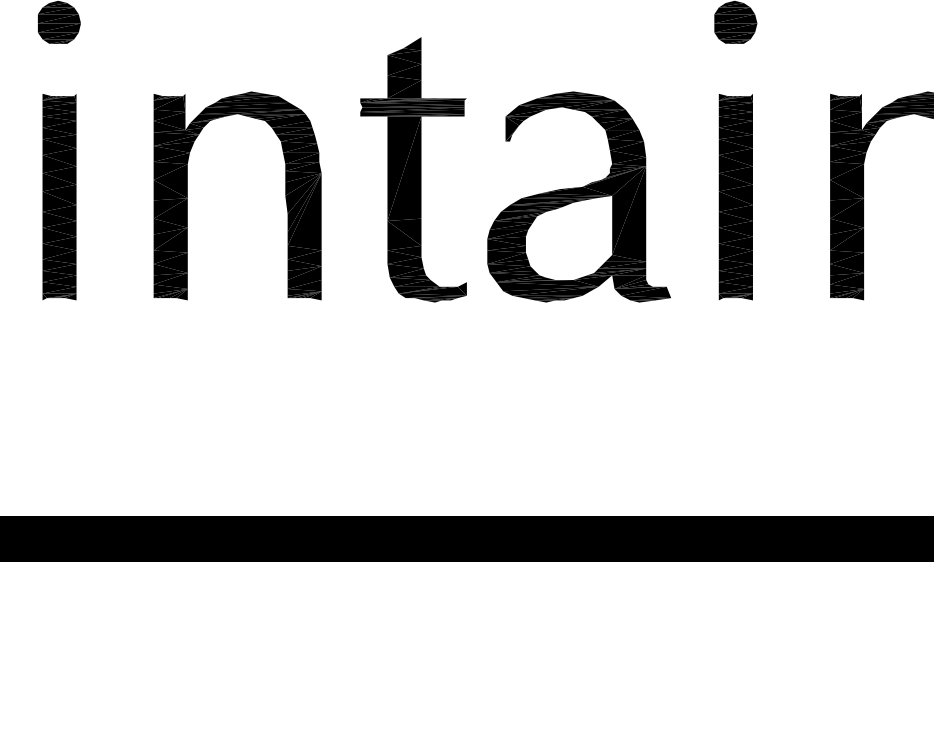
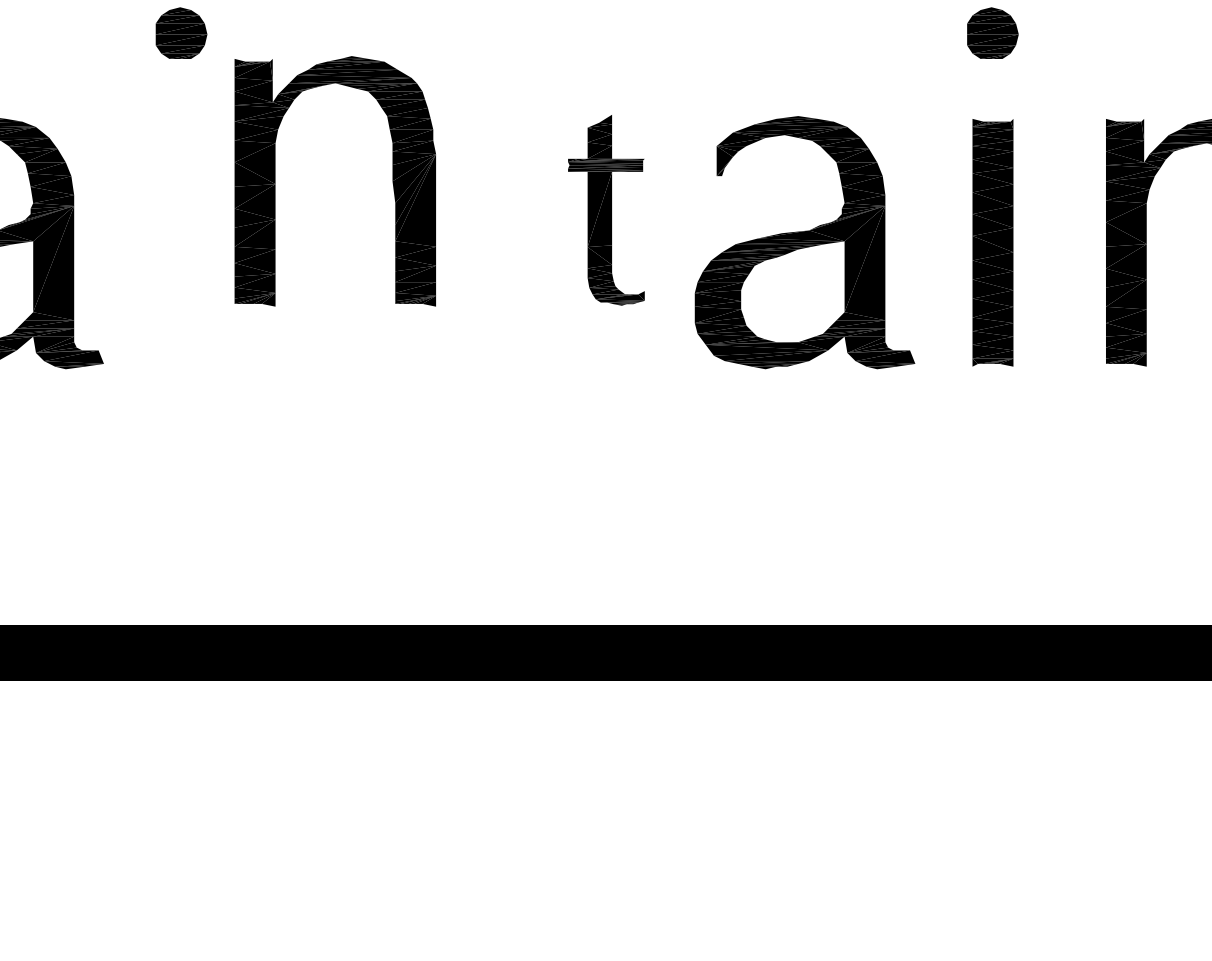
part: (413, 170) -> (606, 210), size x0.6
part: (59, 196) -> (181, 242), removed
part: (285, 196) -> (392, 181), moved

